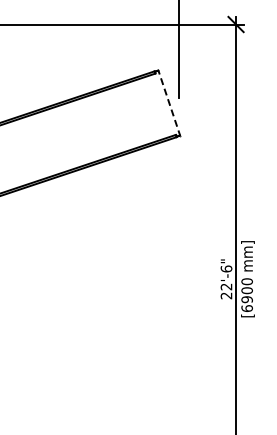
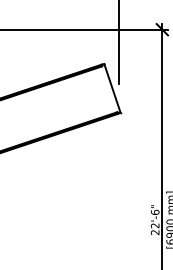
line: (168, 101) -> (111, 87), dashed -> solid

